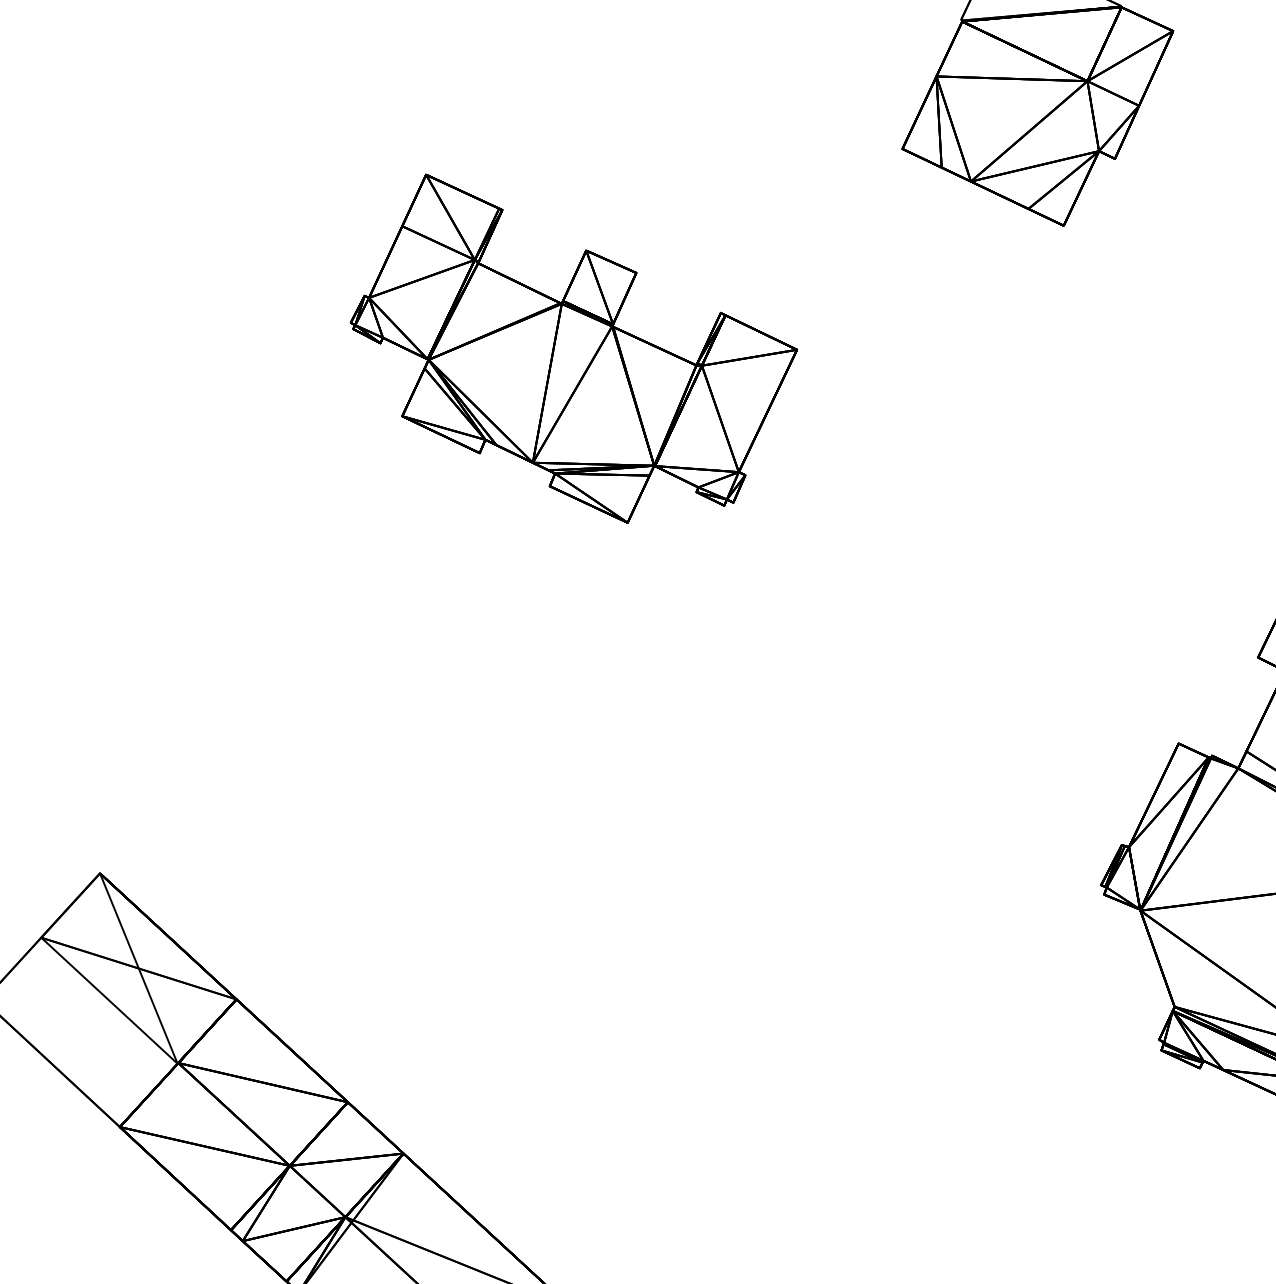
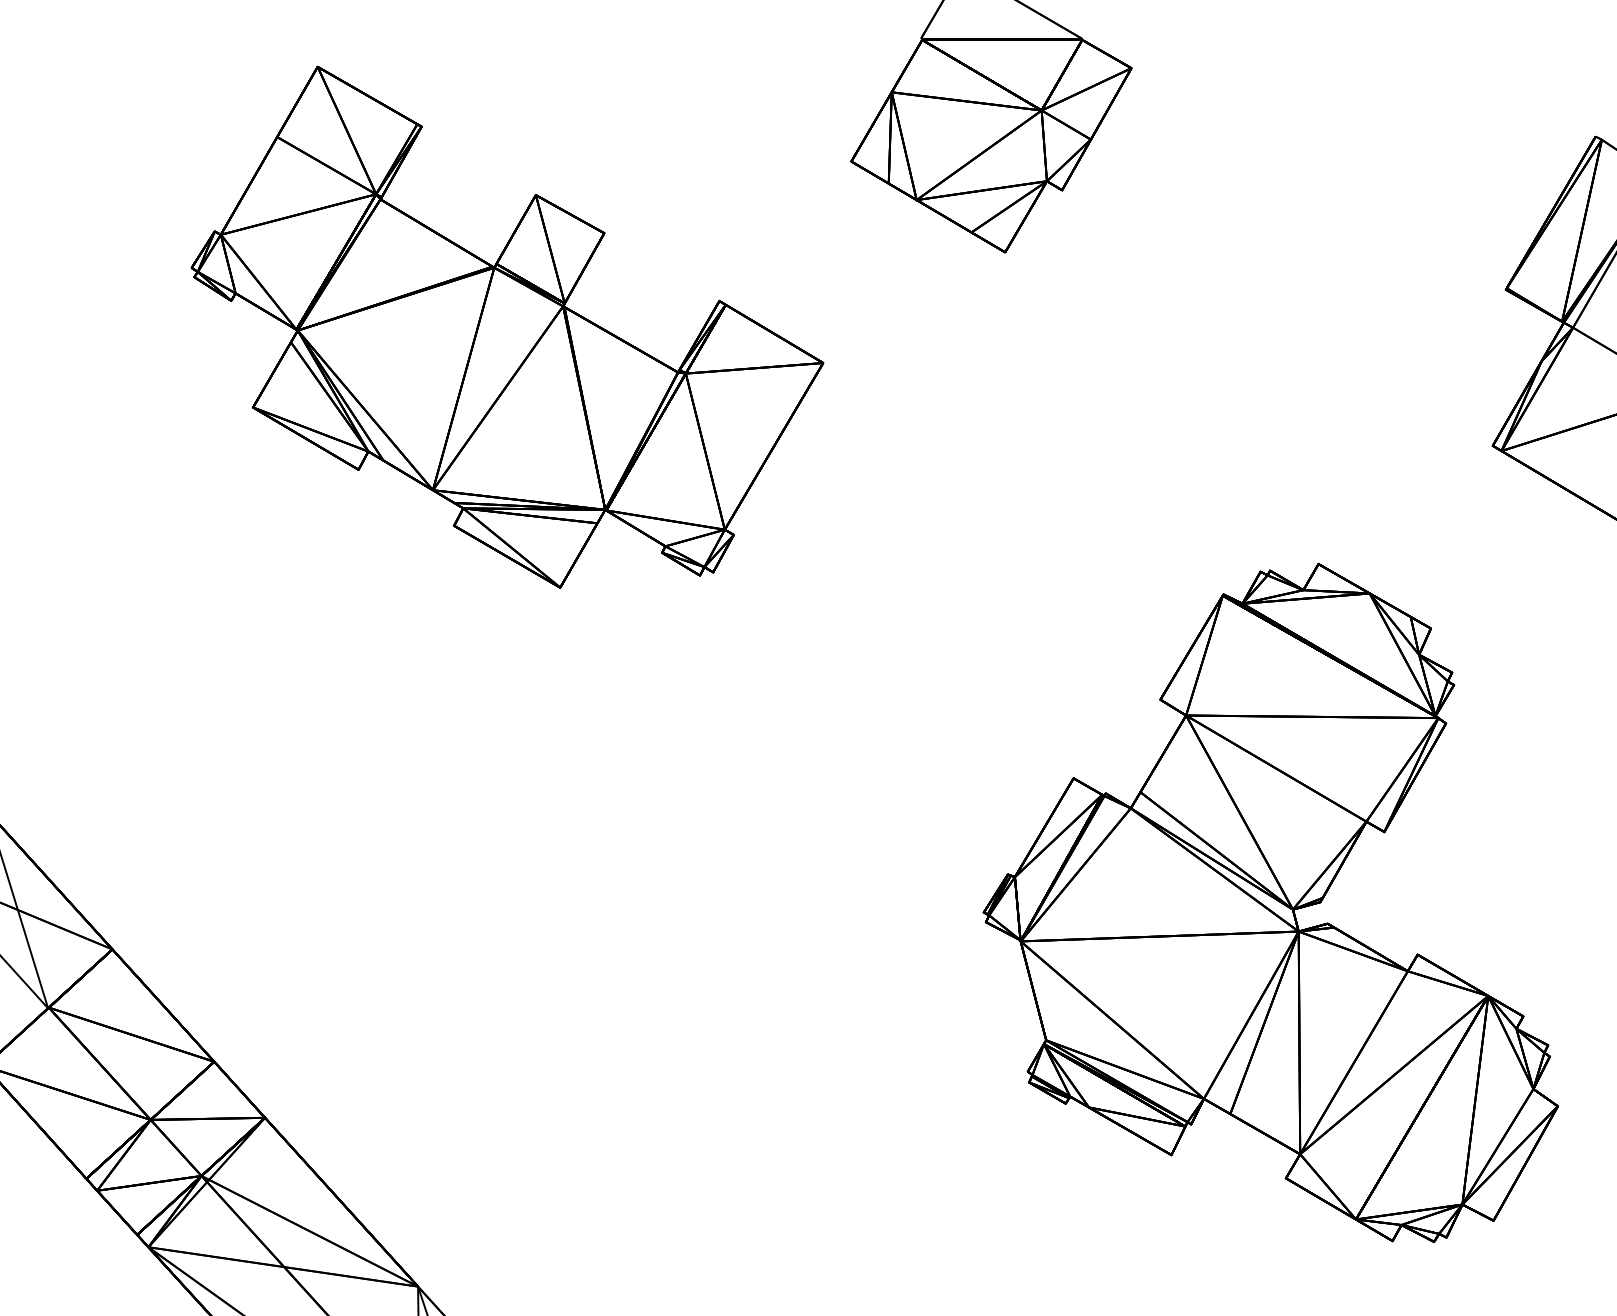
part: (574, 343) -> (507, 326), size x1.43

